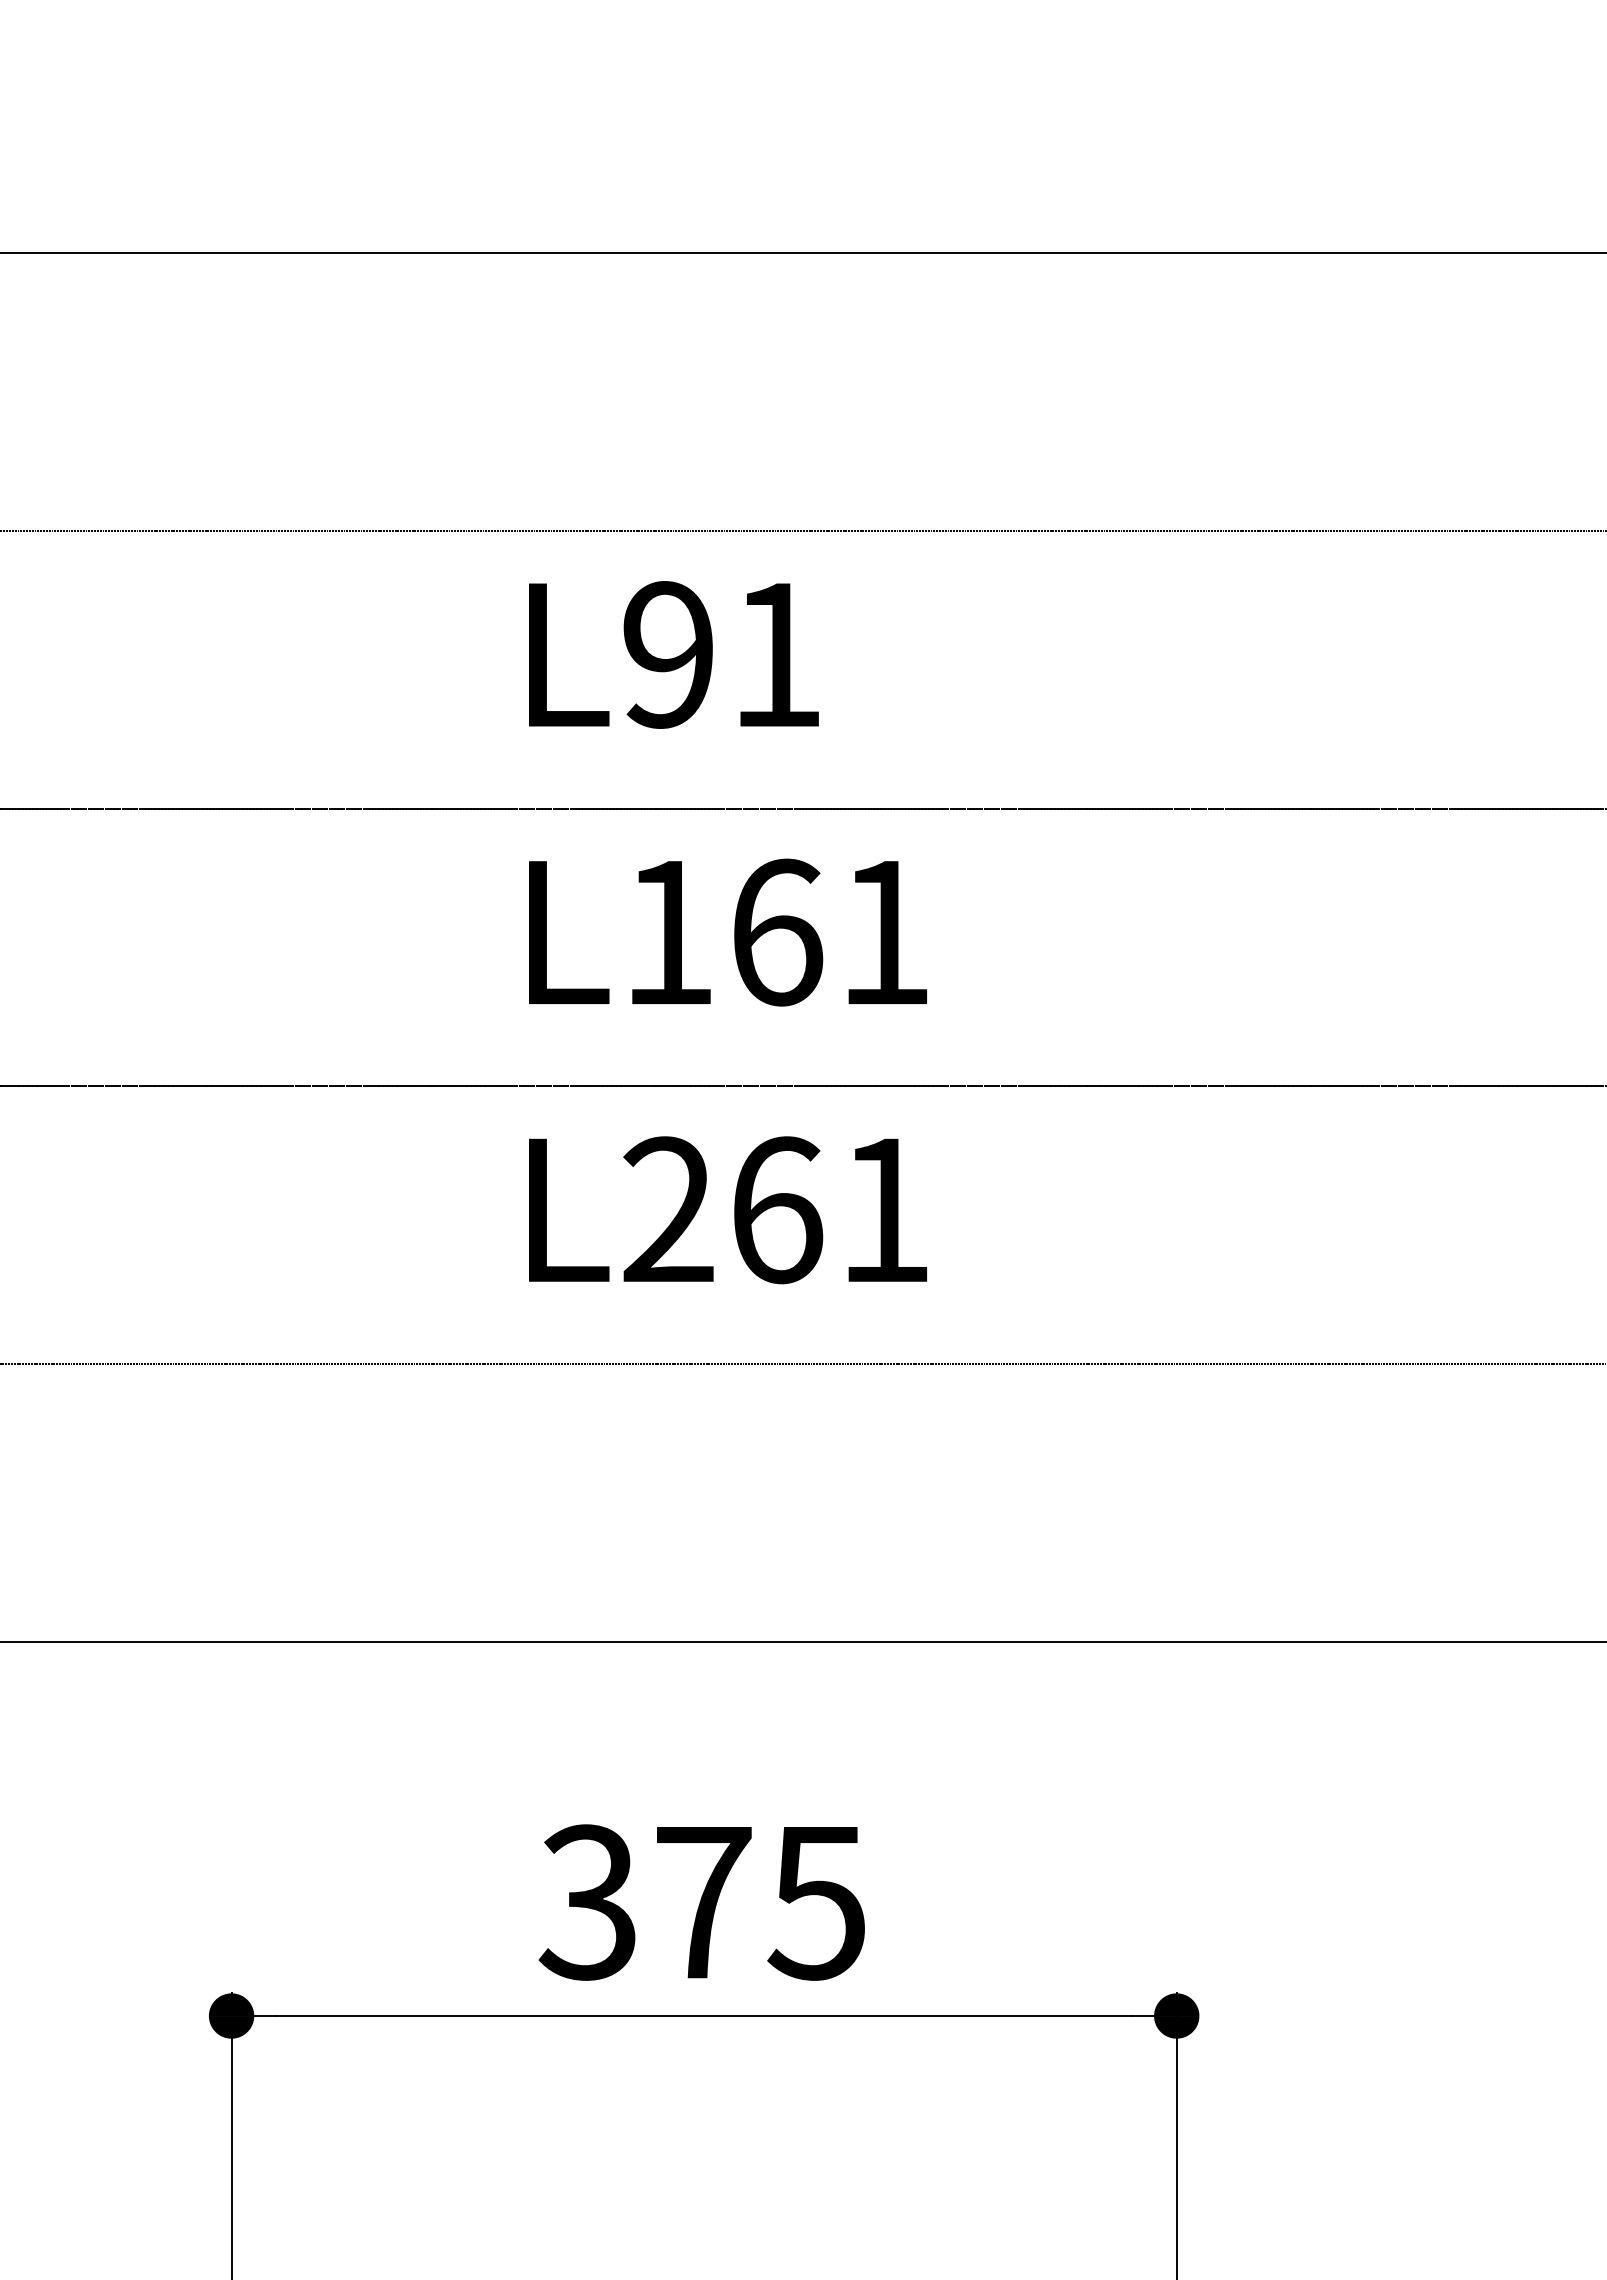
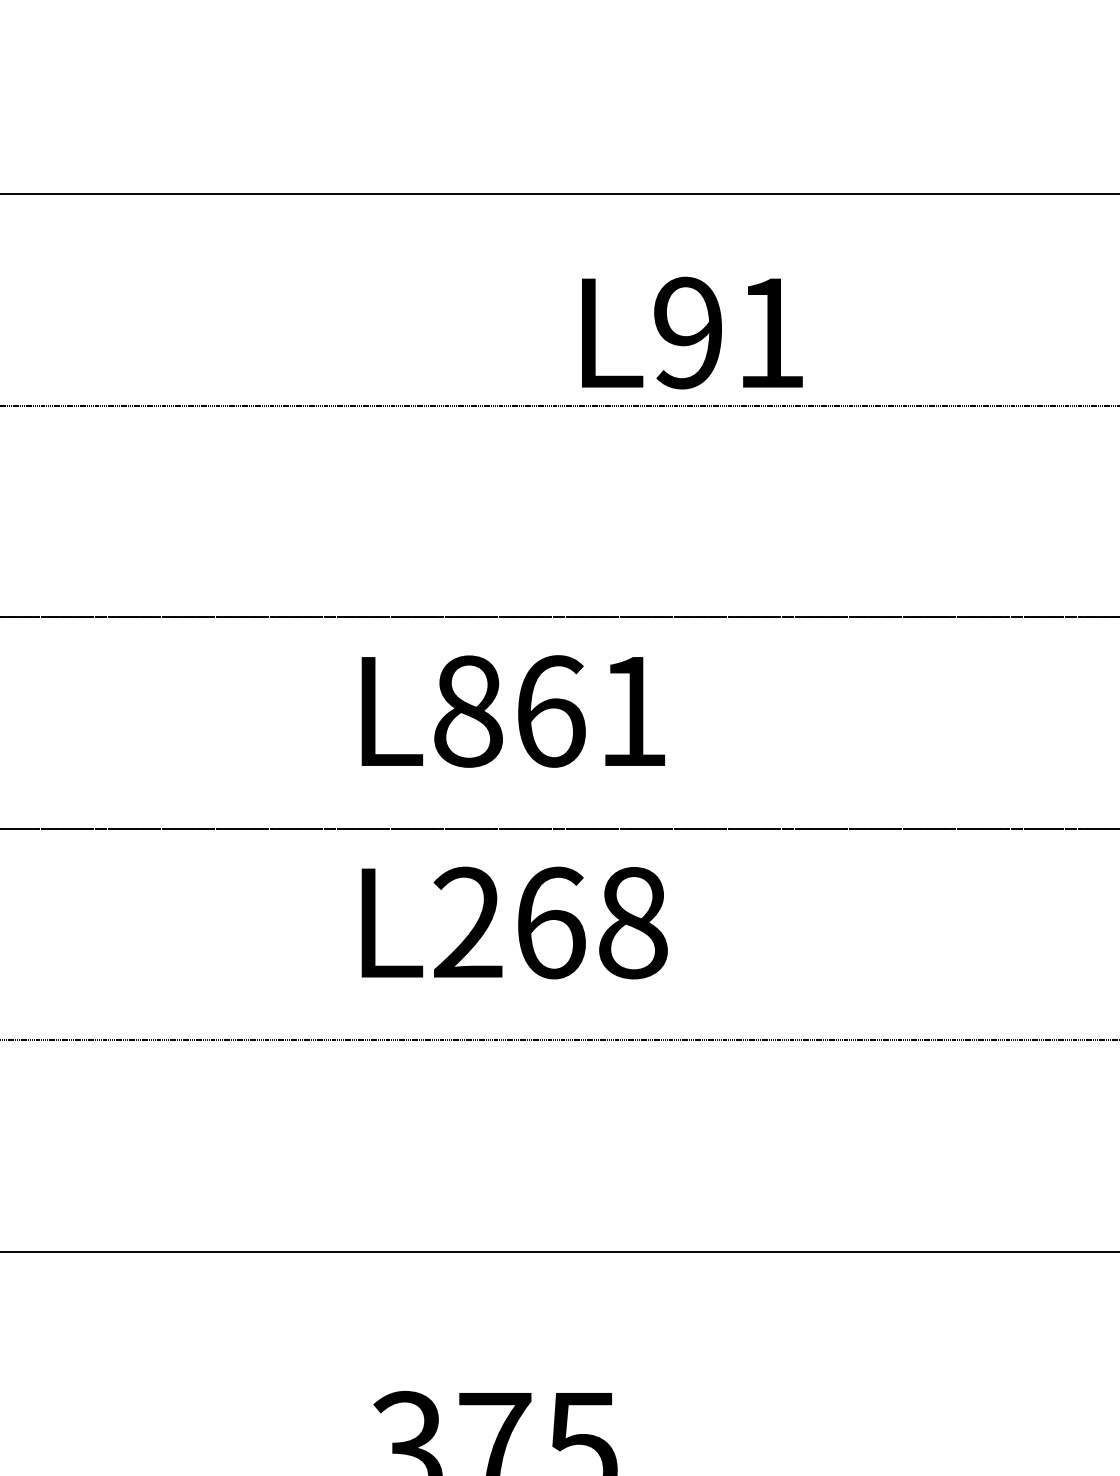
text: (673, 654) -> (692, 332), moved
text: (669, 932) -> (468, 711), L161 -> L861
text: (885, 1210) -> (633, 923), L261 -> L268

